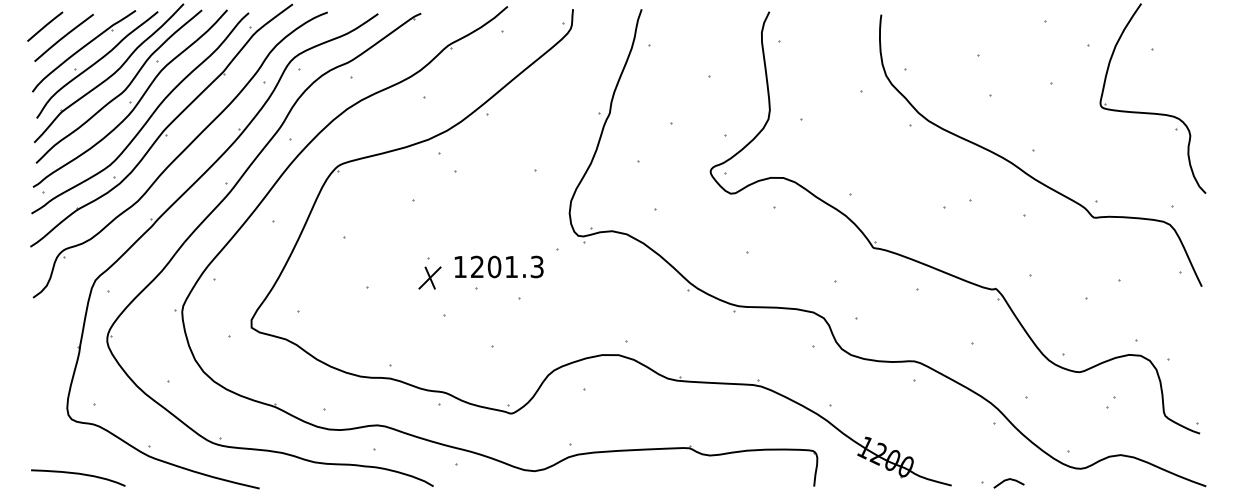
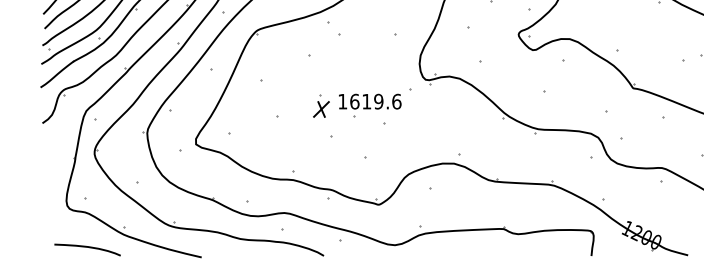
text: (507, 266) -> (375, 101), 1201.3 -> 1619.6
curve: (78, 474) -> (87, 247), moved

